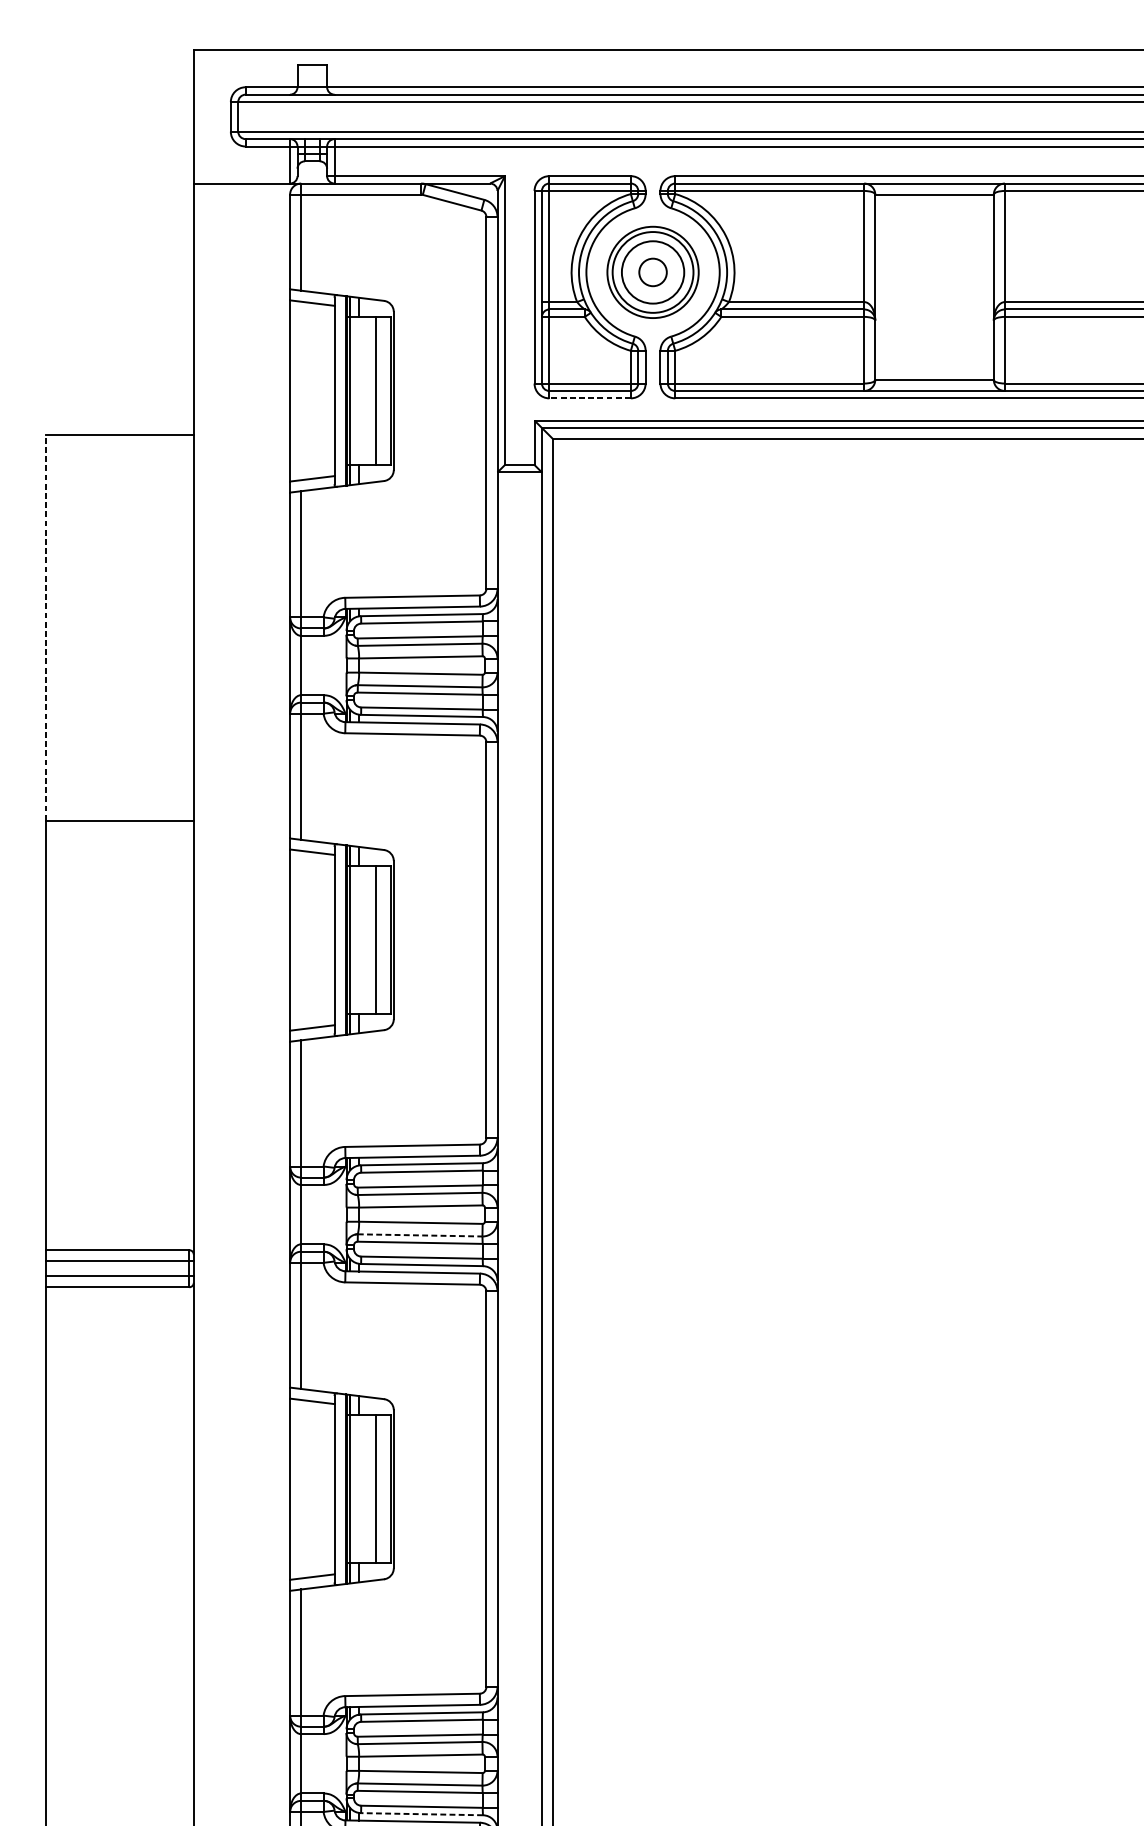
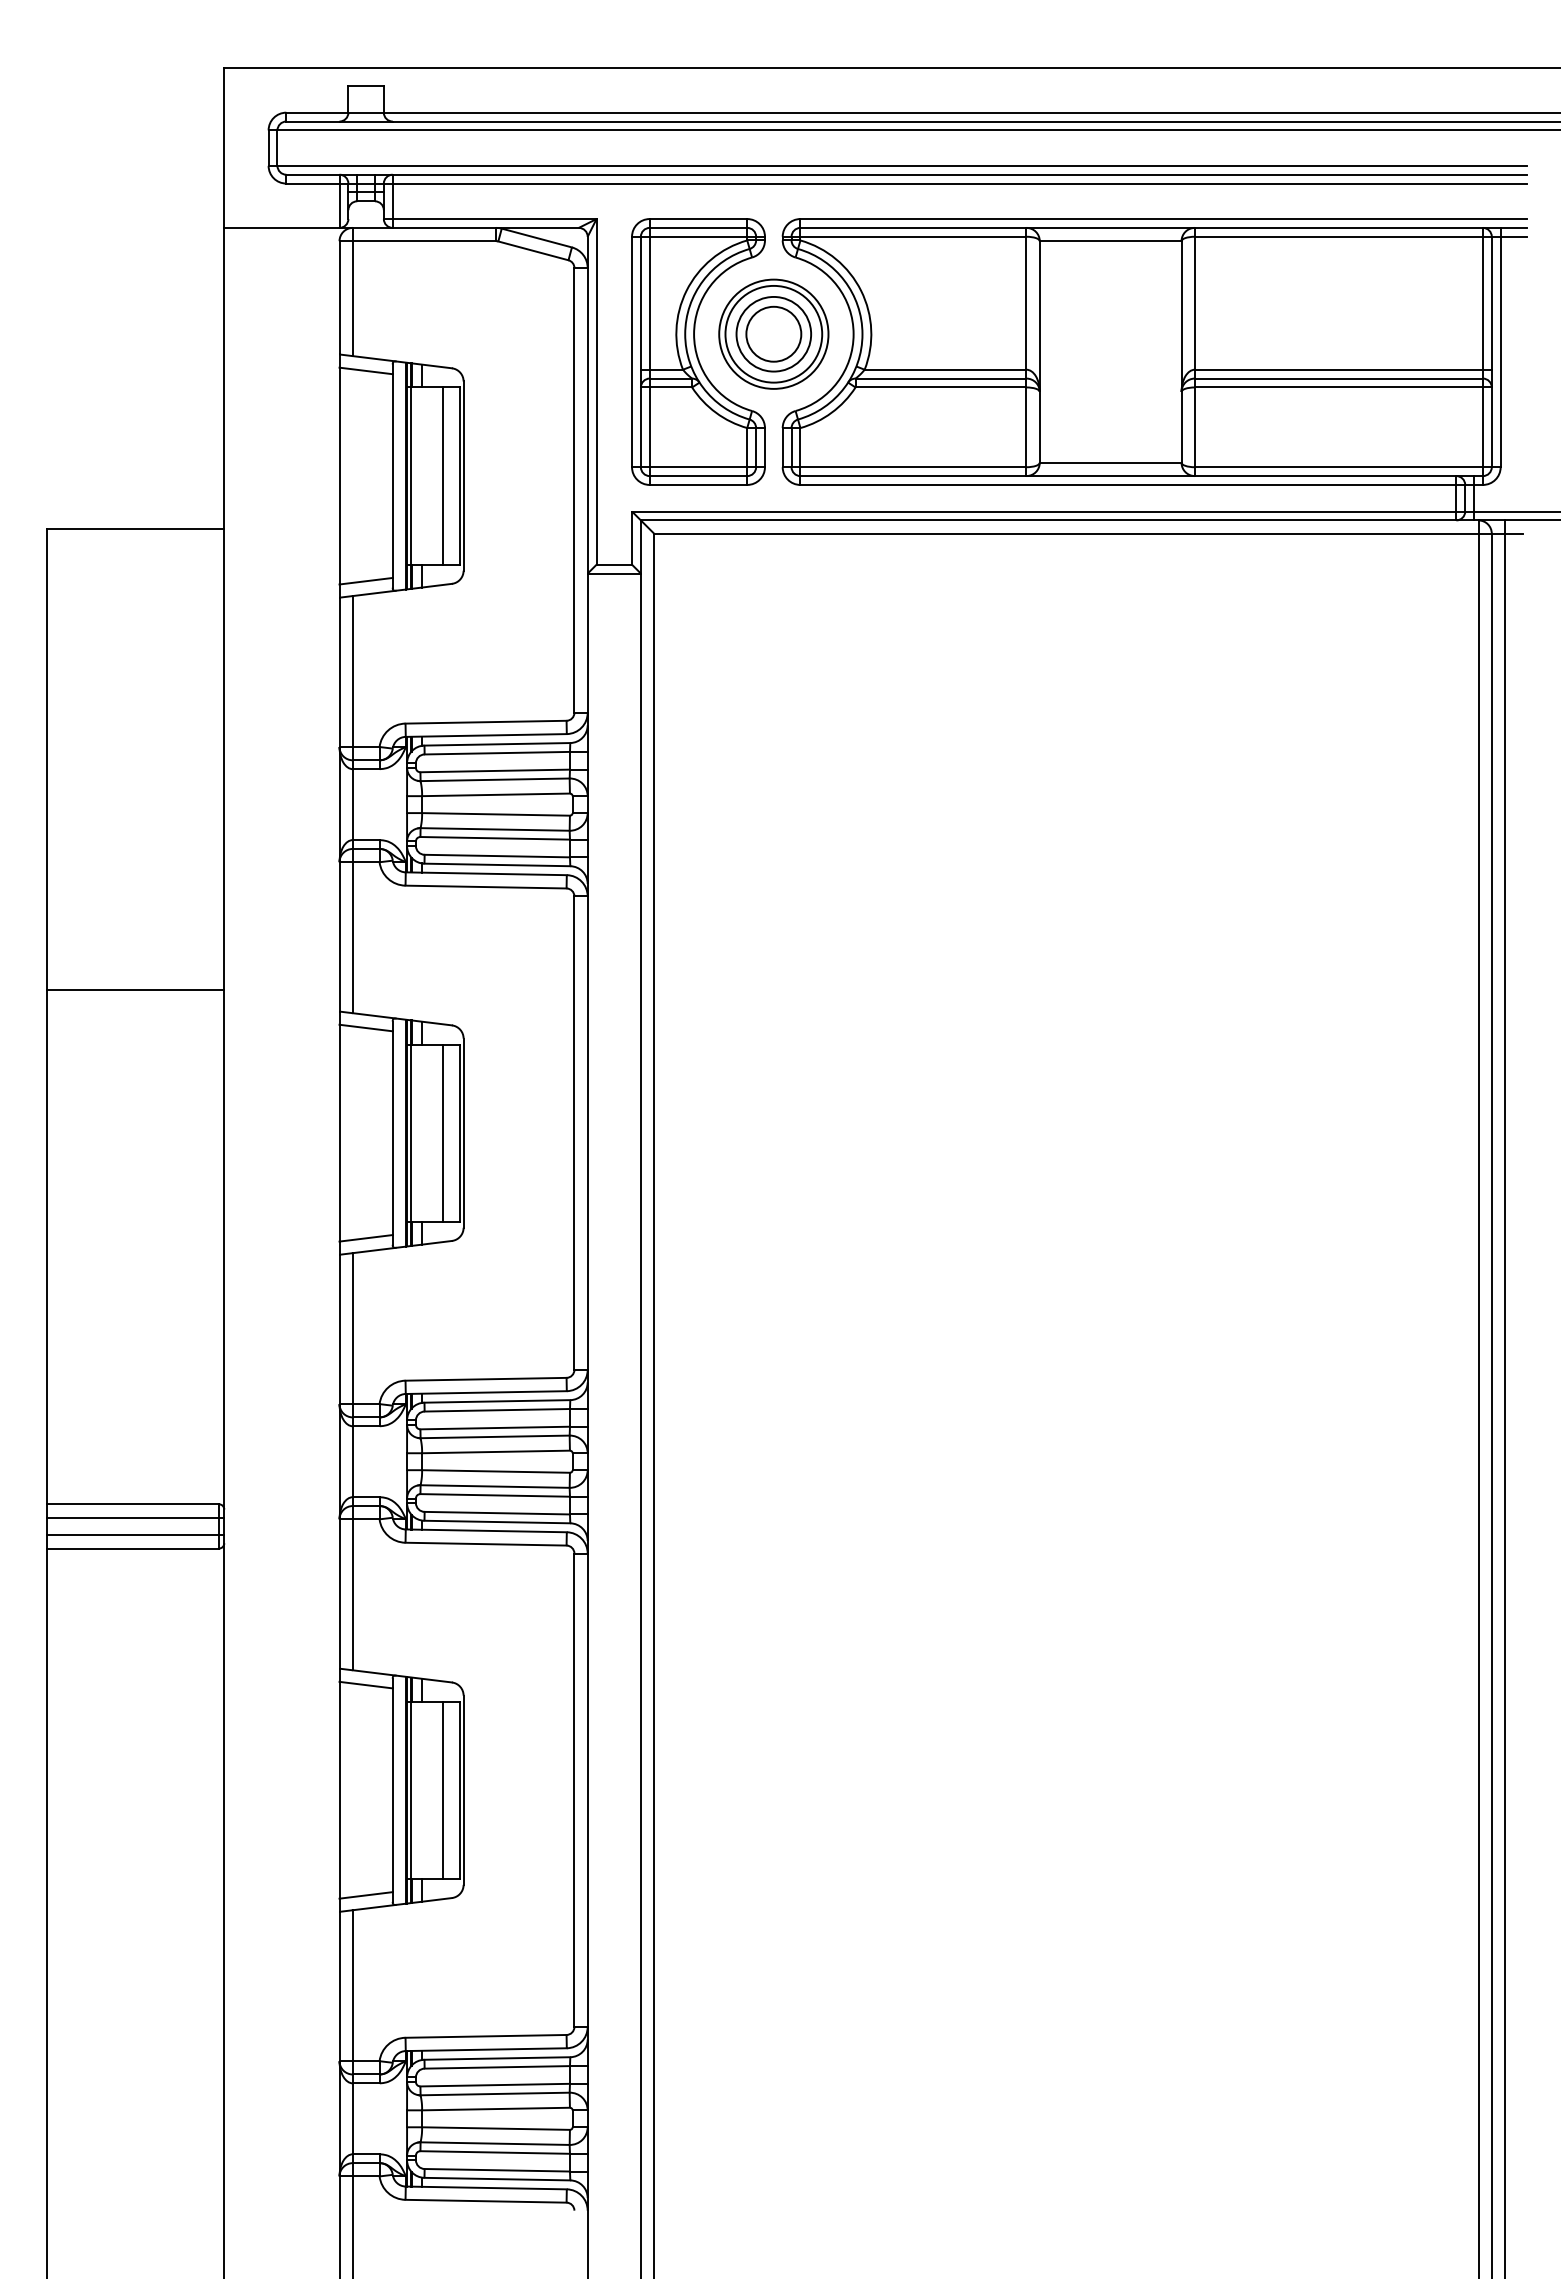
circle: (652, 271) -> (773, 333), size x1.67
line: (590, 397) -> (698, 484), dashed -> solid
line: (46, 627) -> (47, 759), dashed -> solid
line: (420, 1235) -> (495, 1486), dashed -> solid
line: (422, 1814) -> (497, 2179), dashed -> solid

